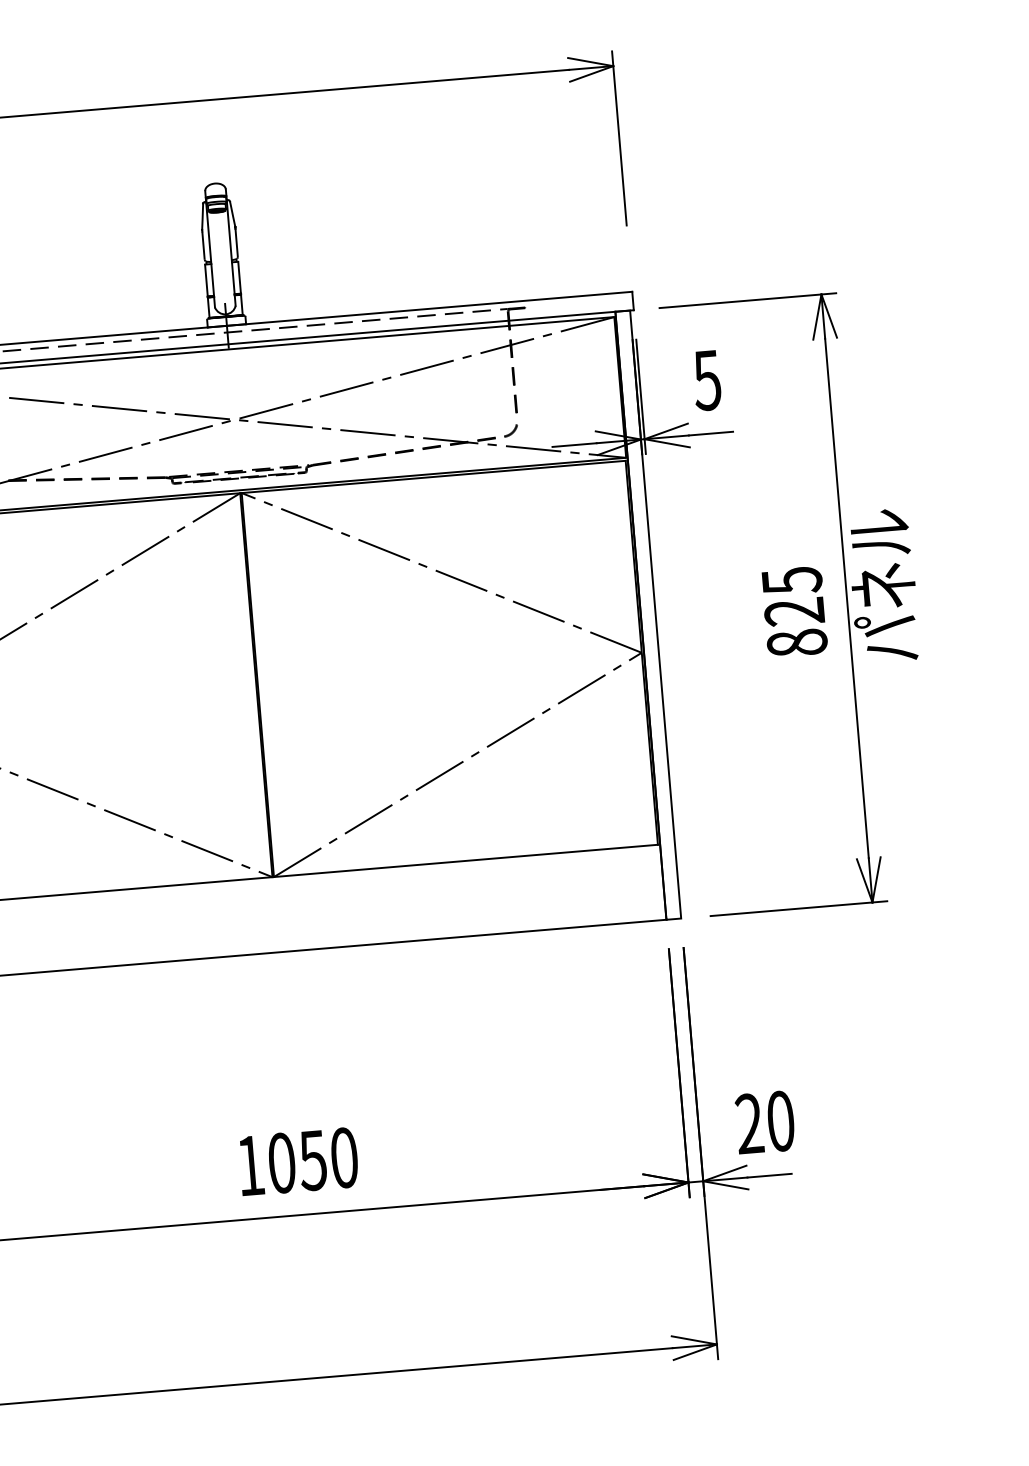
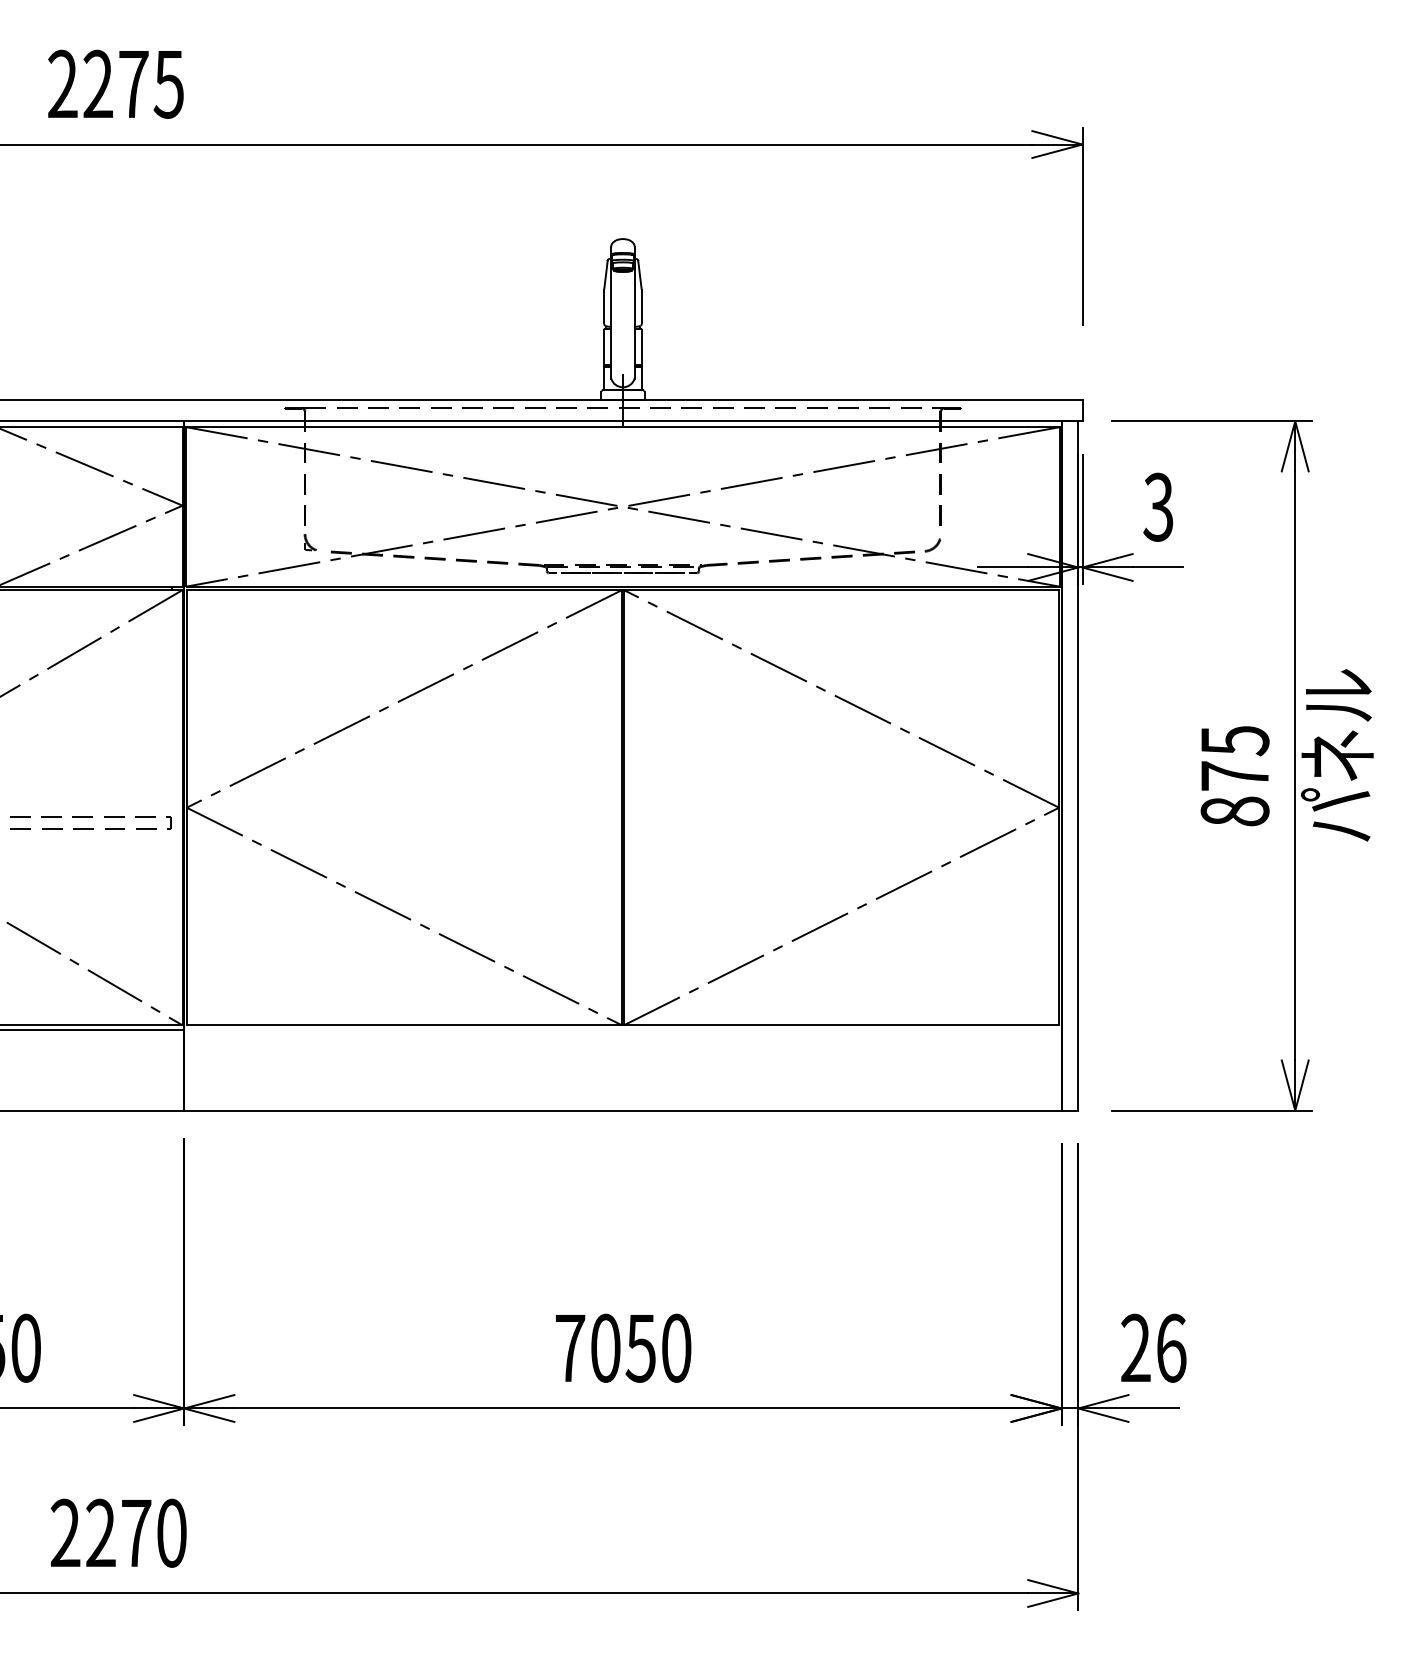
text: (707, 379) -> (1158, 506), 5 -> 3
text: (794, 611) -> (1234, 775), 825 -> 875
text: (780, 1120) -> (1171, 1347), 20 -> 26
text: (250, 1165) -> (570, 1348), 1050 -> 7050

